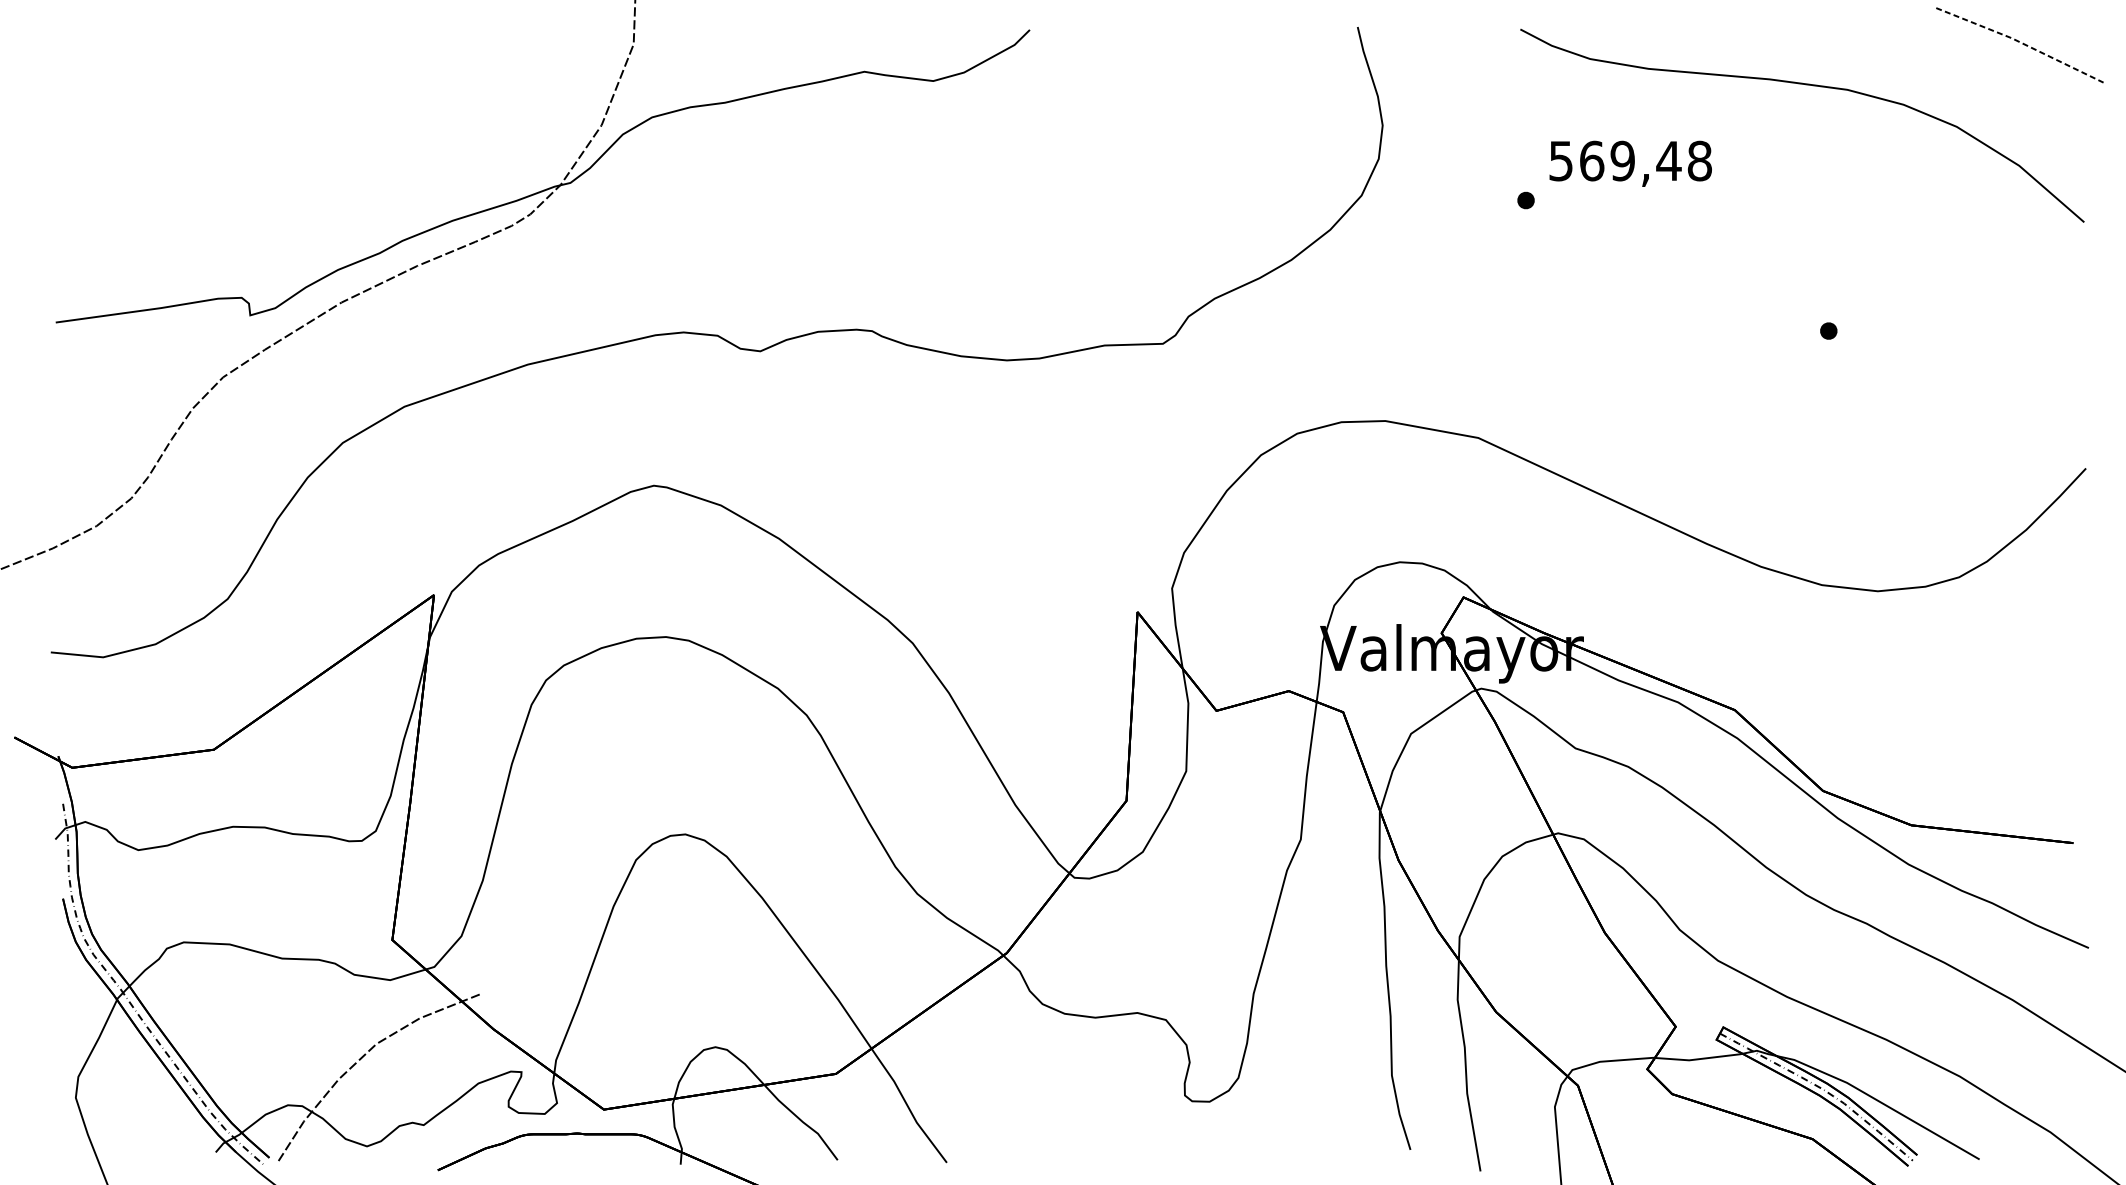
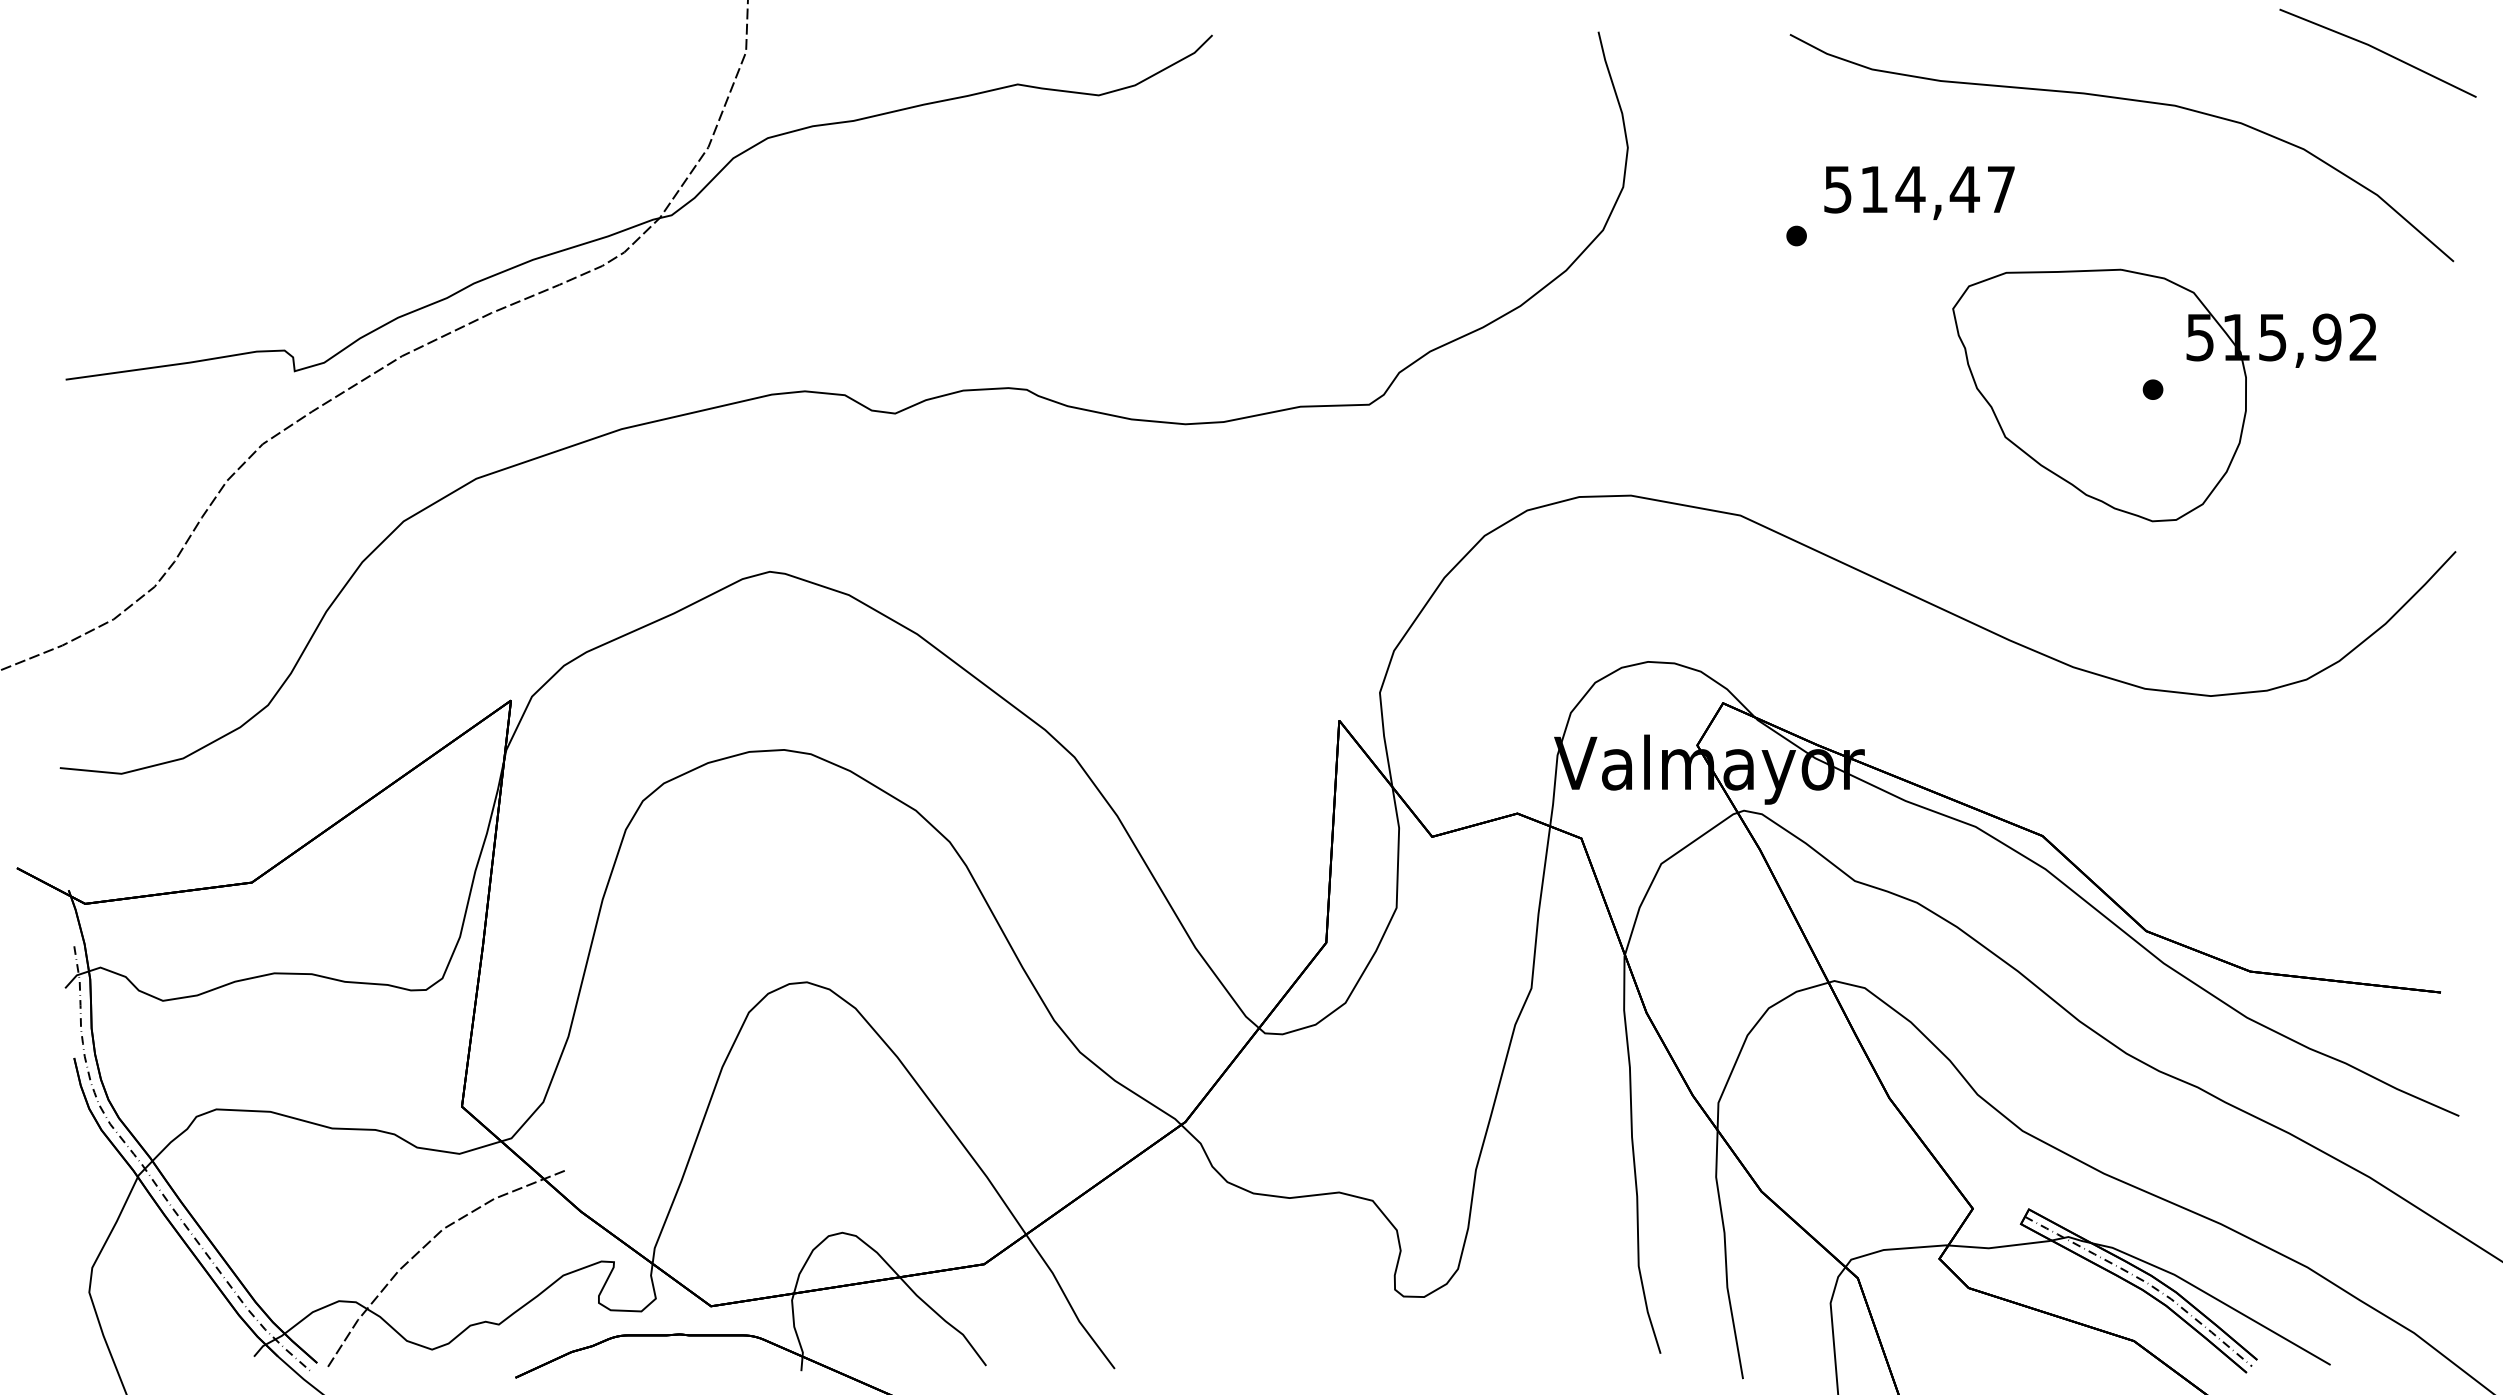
line: (2020, 42) -> (2378, 50), dashed -> solid
text: (1645, 161) -> (1937, 189), 569,48 -> 514,47
part: (1837, 335) -> (2163, 395), added

